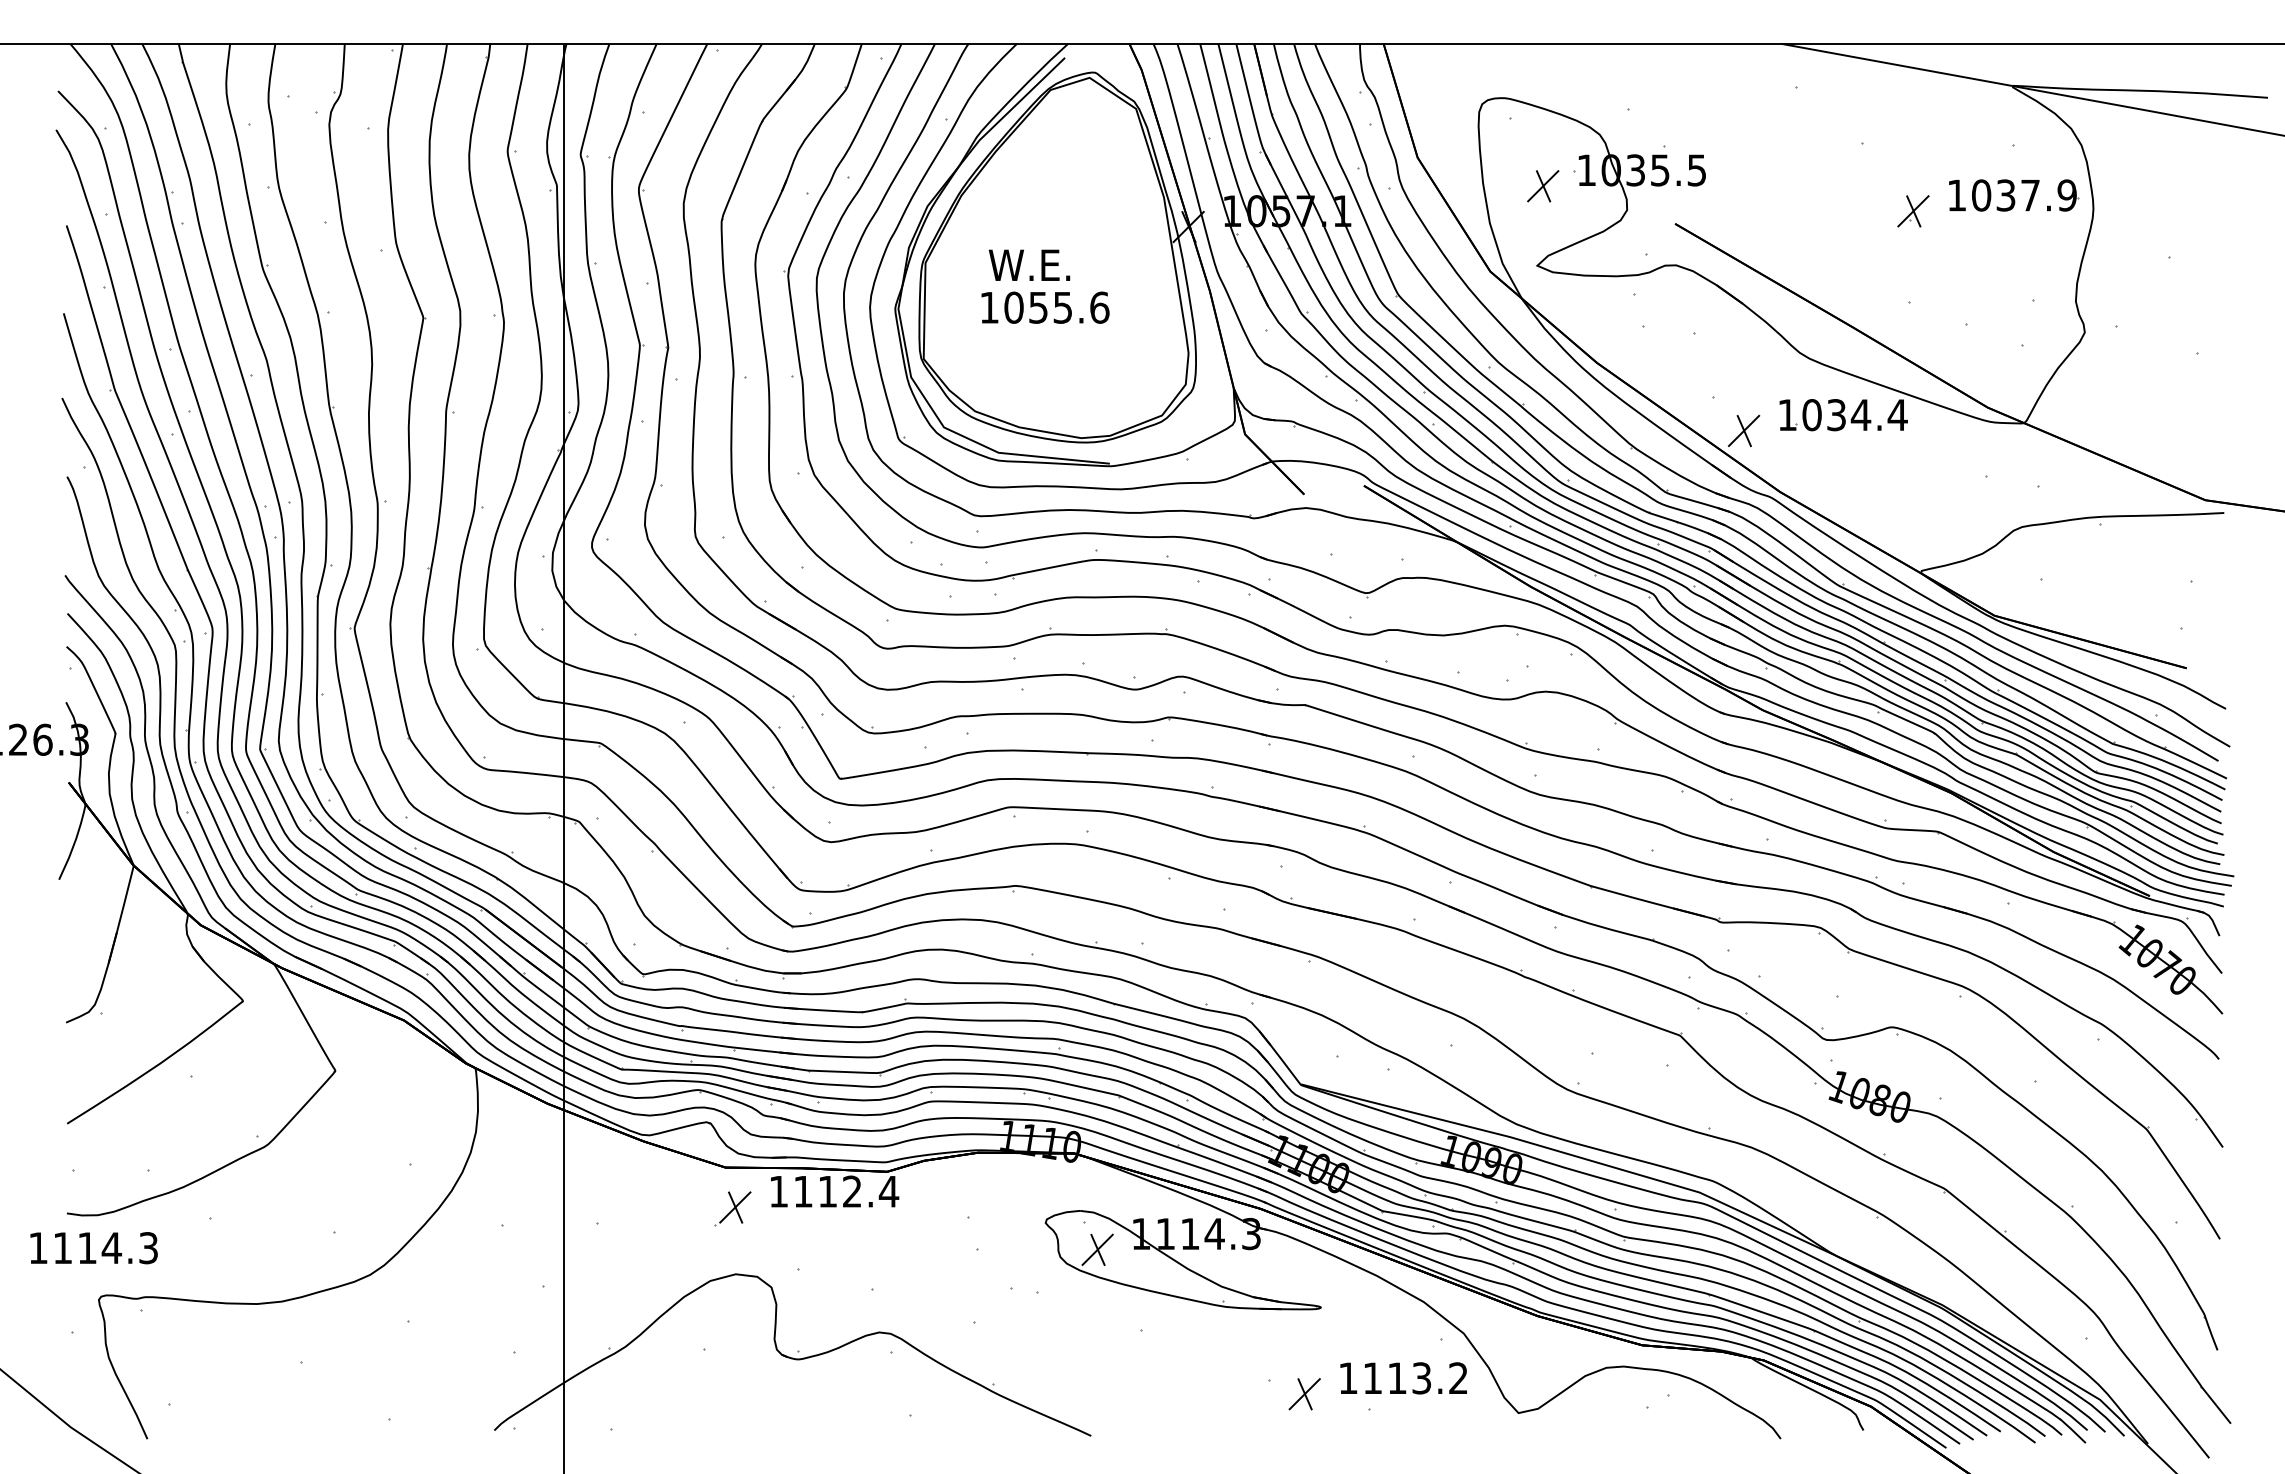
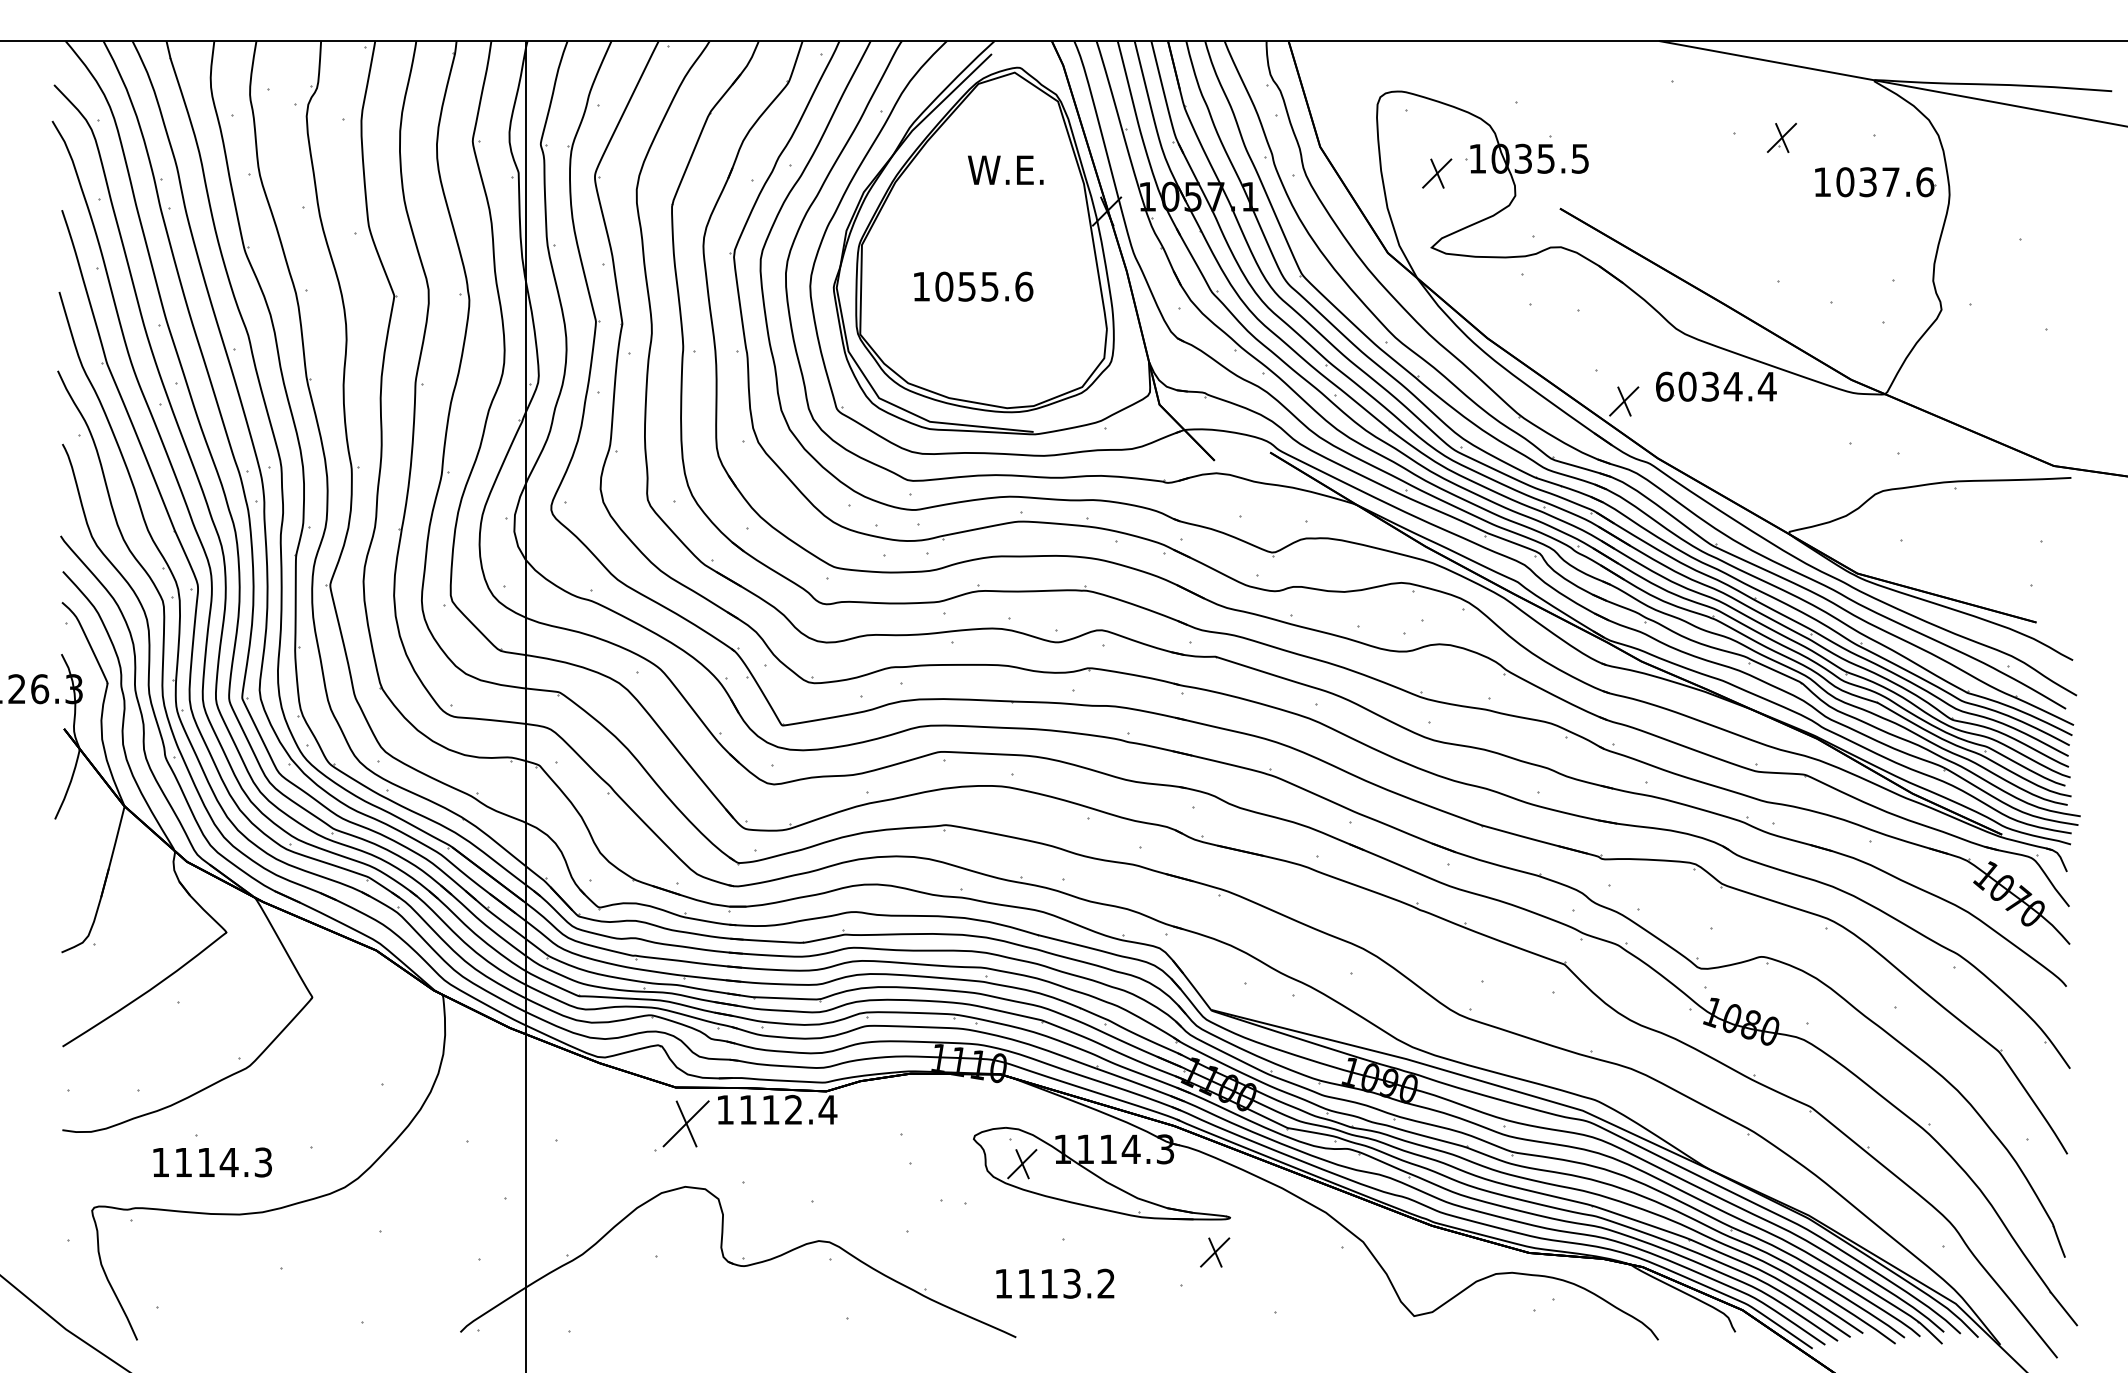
text: (2067, 195) -> (1925, 182), 1037.9 -> 1037.6
part: (1912, 210) -> (1781, 137), moved
text: (1029, 264) -> (1005, 169), moved
text: (1787, 414) -> (1664, 386), 1034.4 -> 6034.4
part: (732, 1208) -> (682, 1125), size x1.6
text: (93, 1248) -> (212, 1162), moved
text: (1403, 1378) -> (1055, 1283), moved
part: (1305, 1394) -> (1215, 1252), moved

